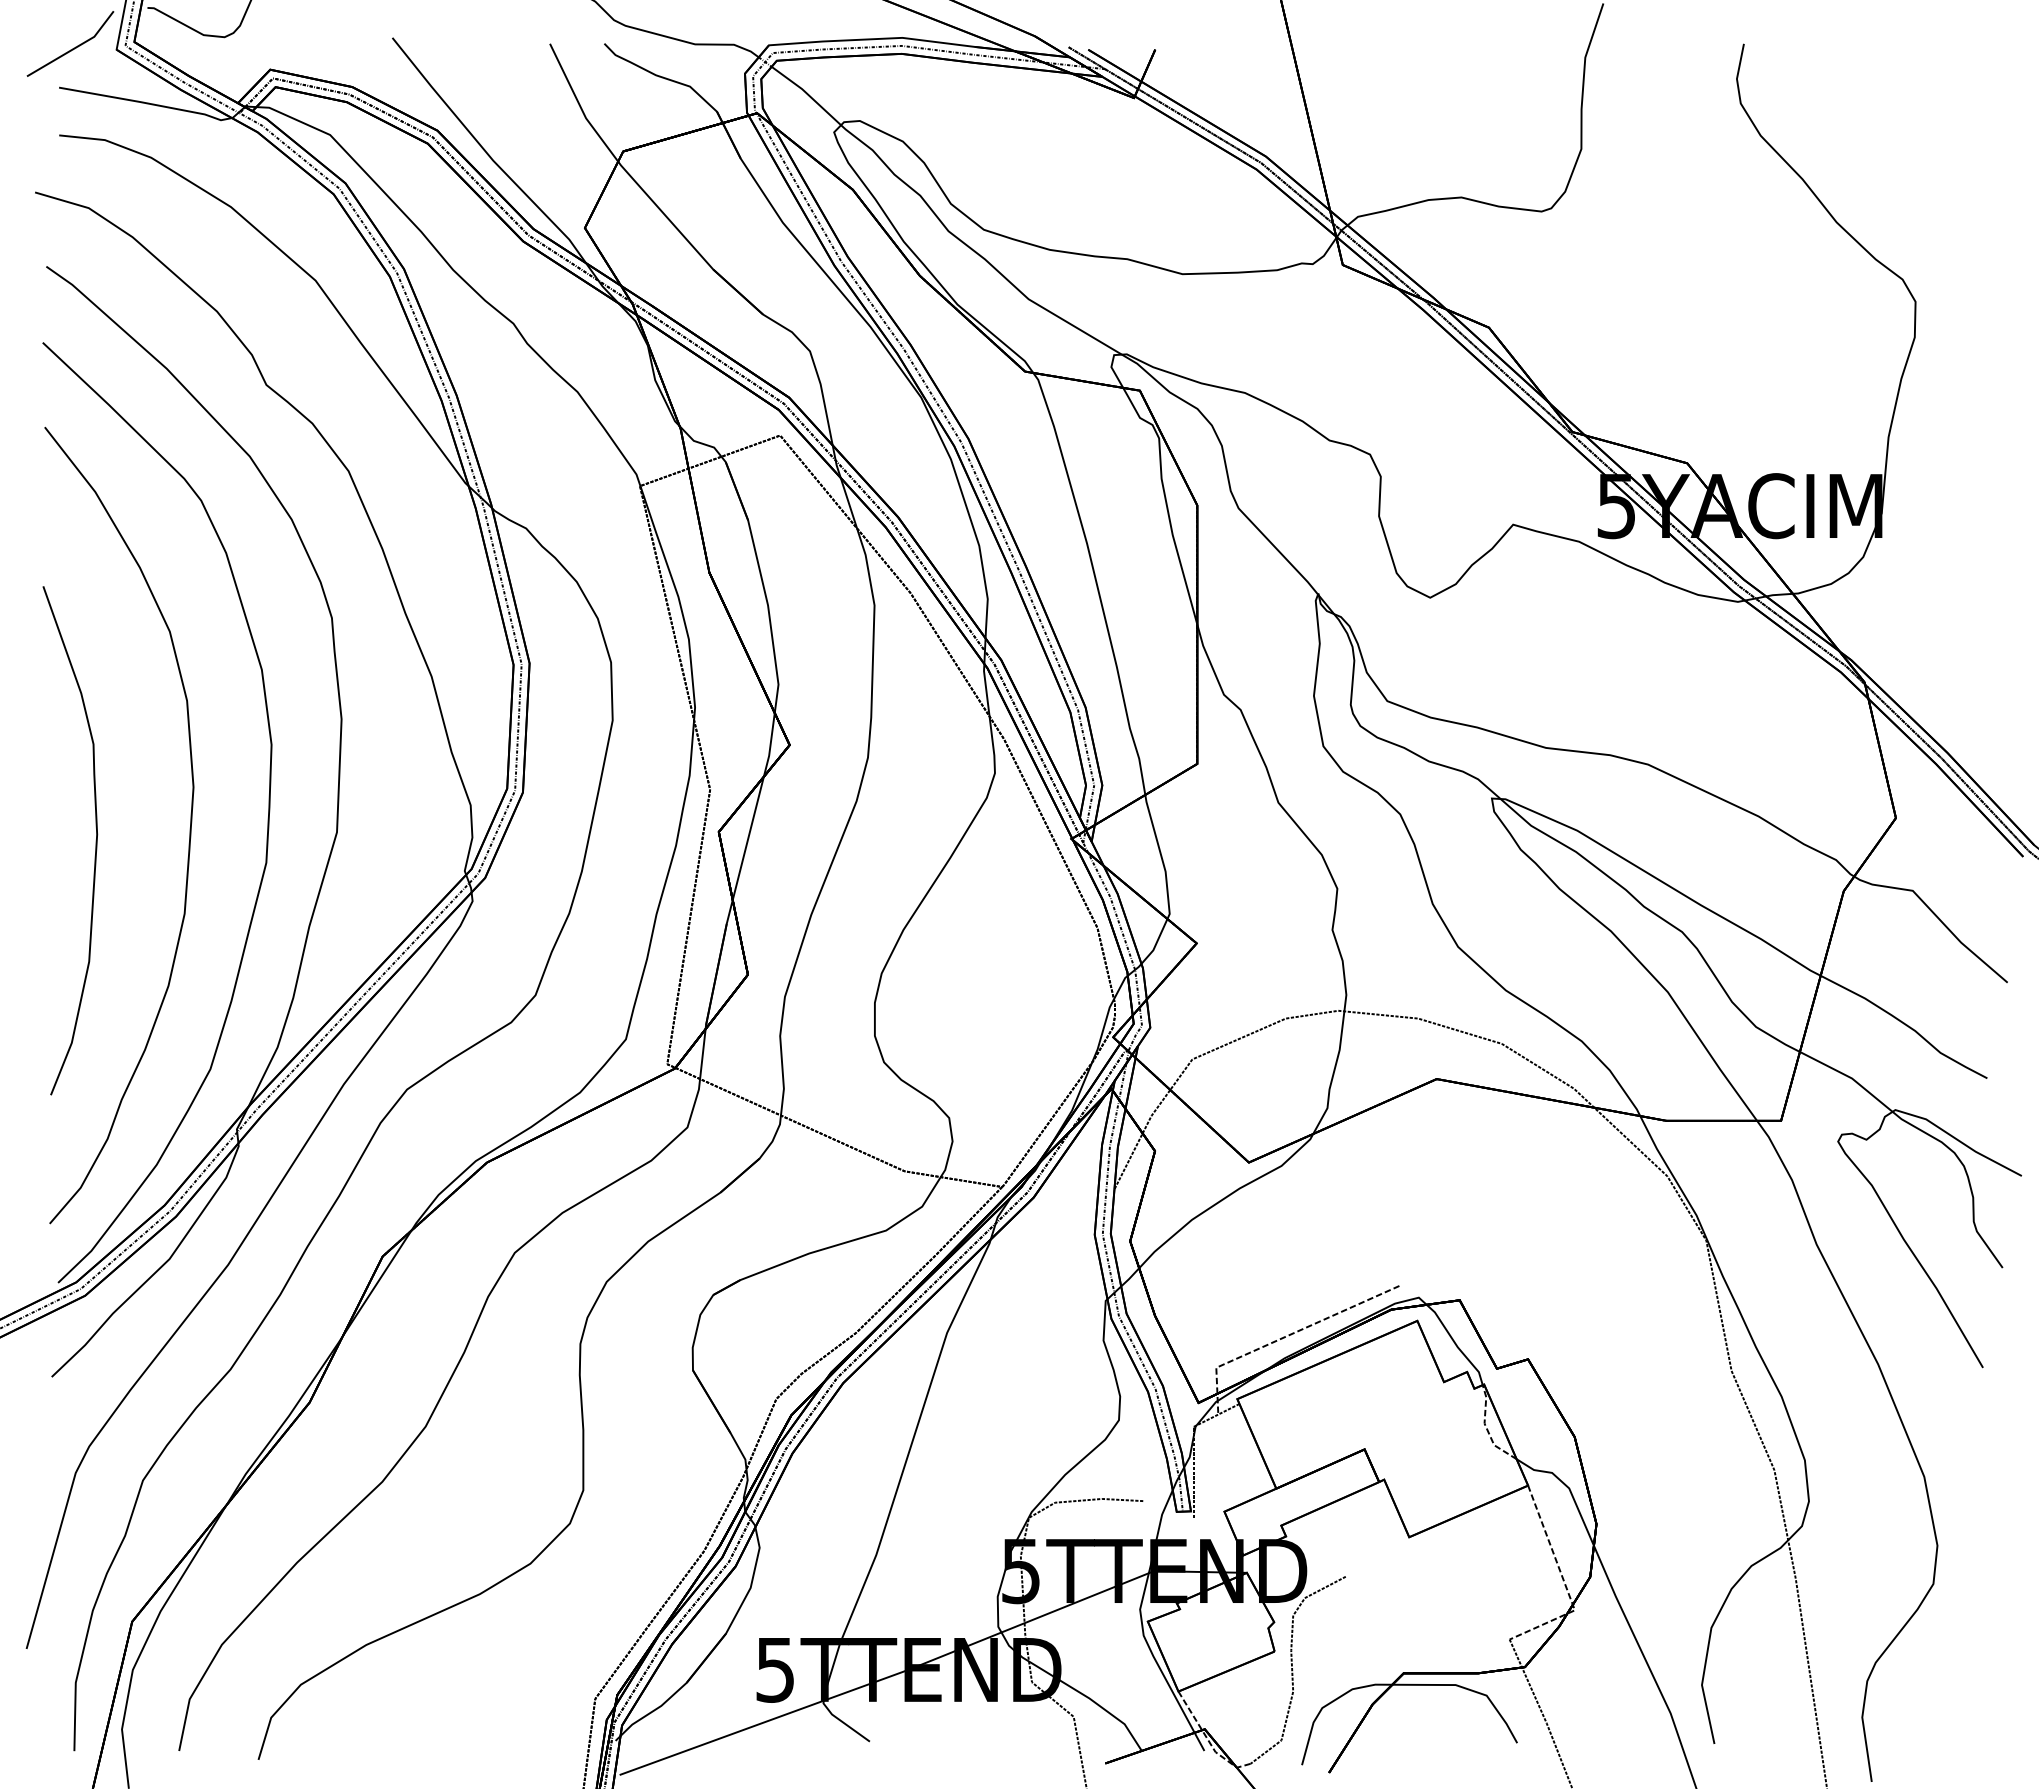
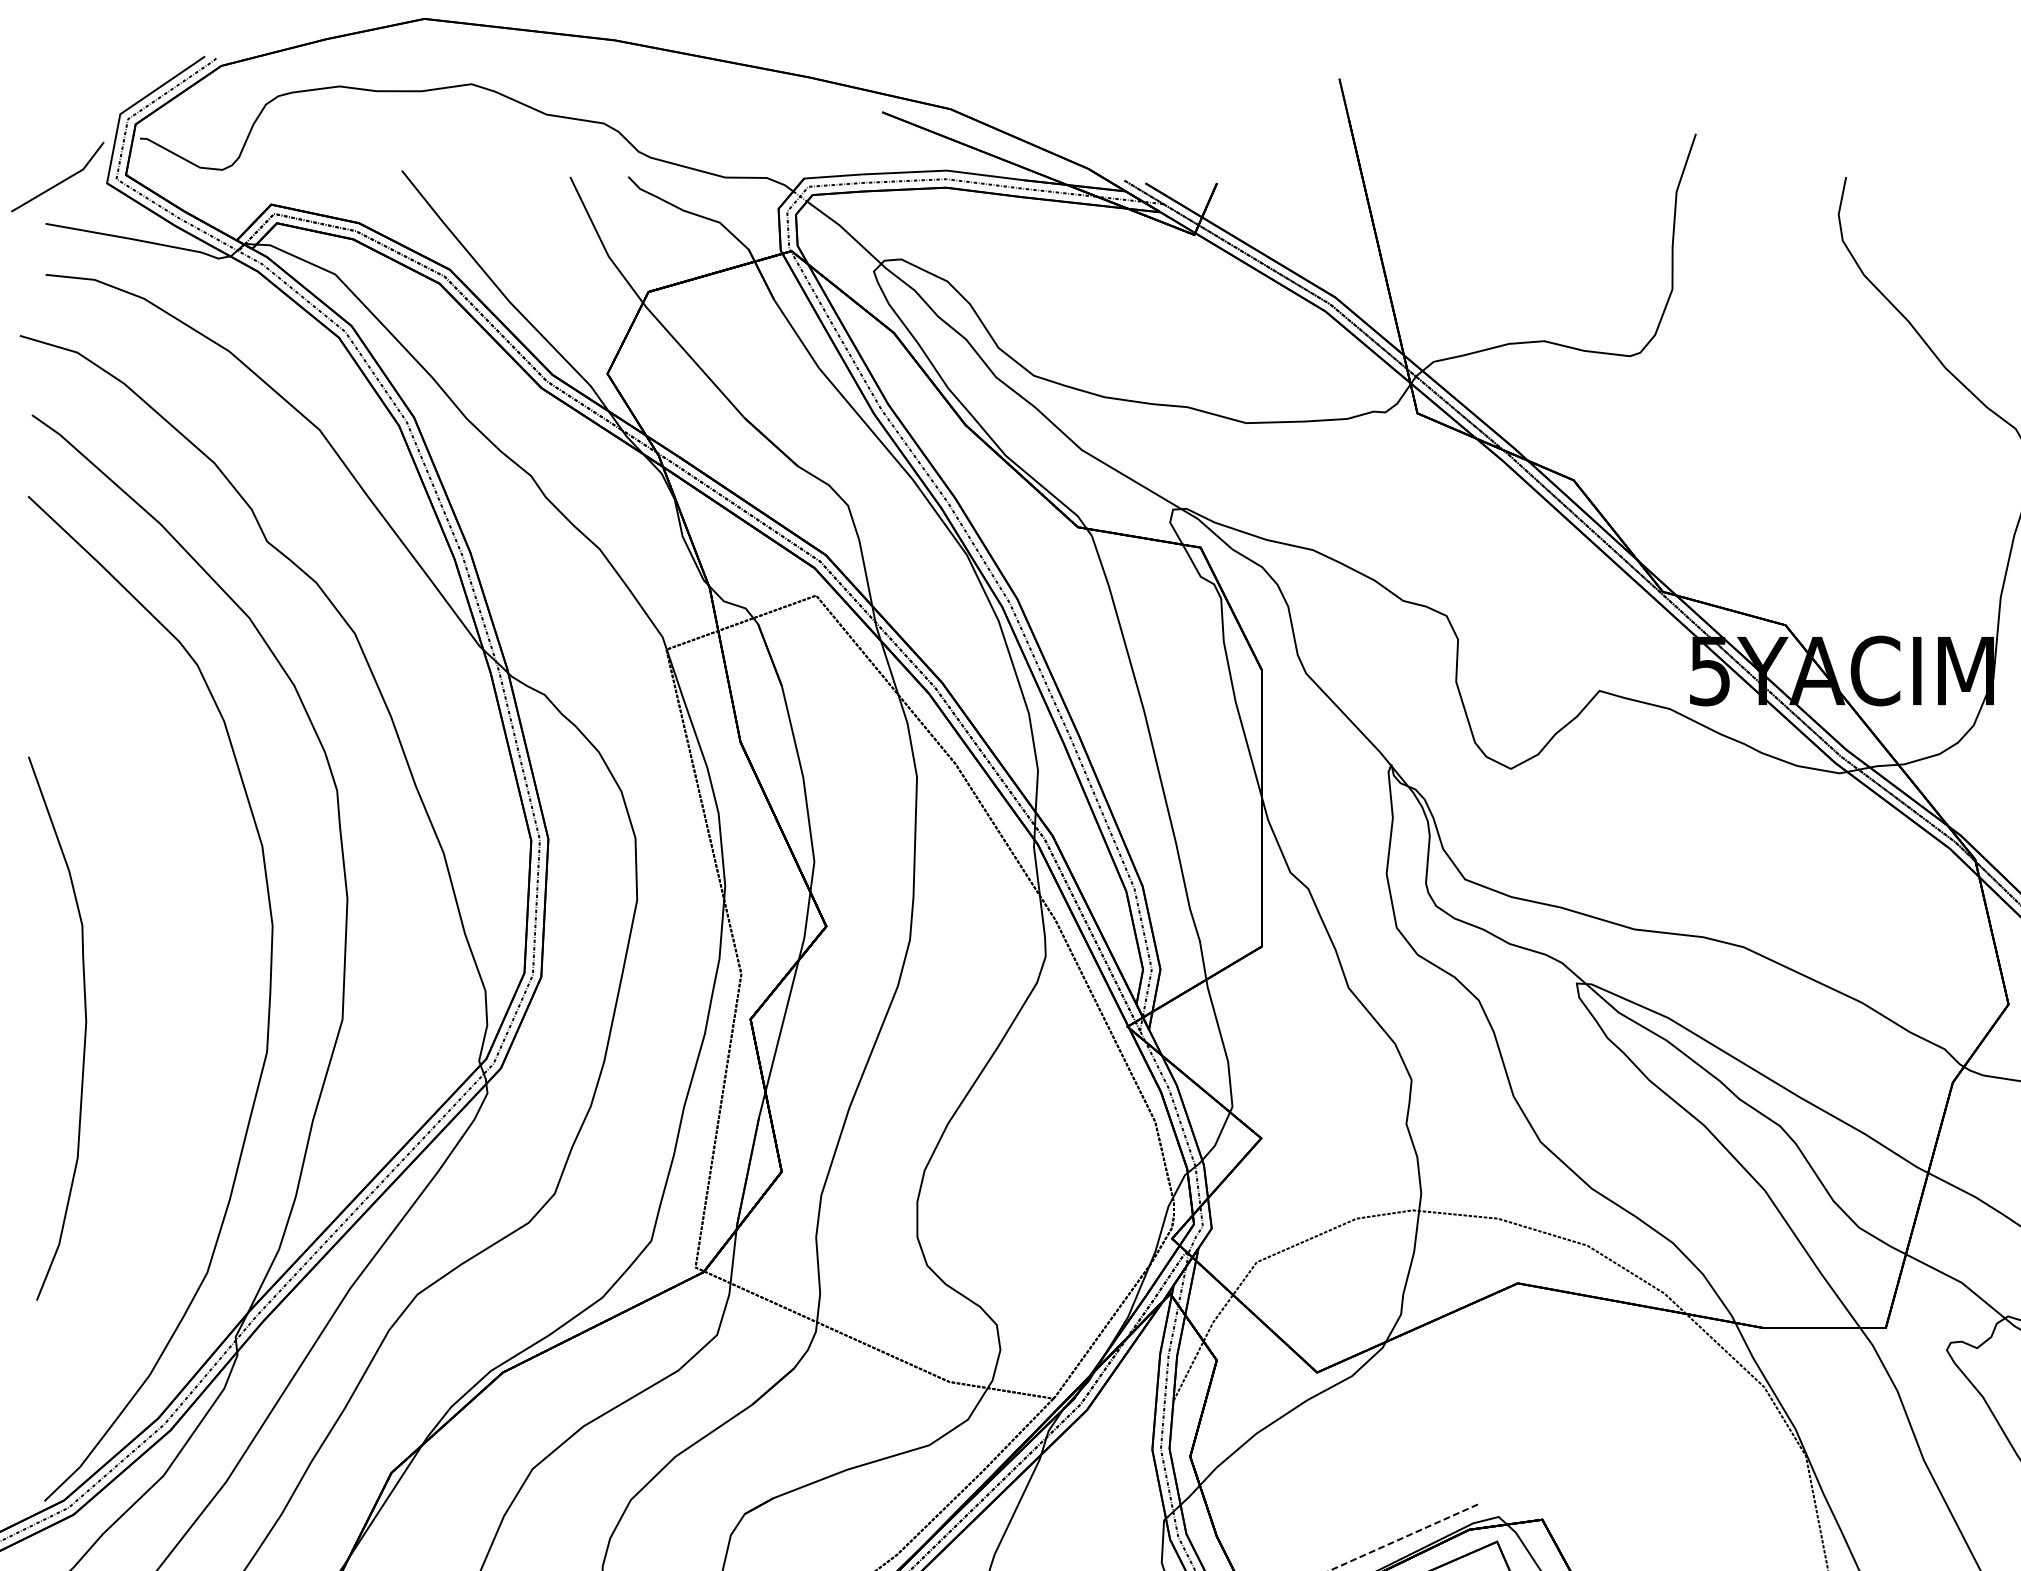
part: (189, 828) -> (184, 1015), removed

